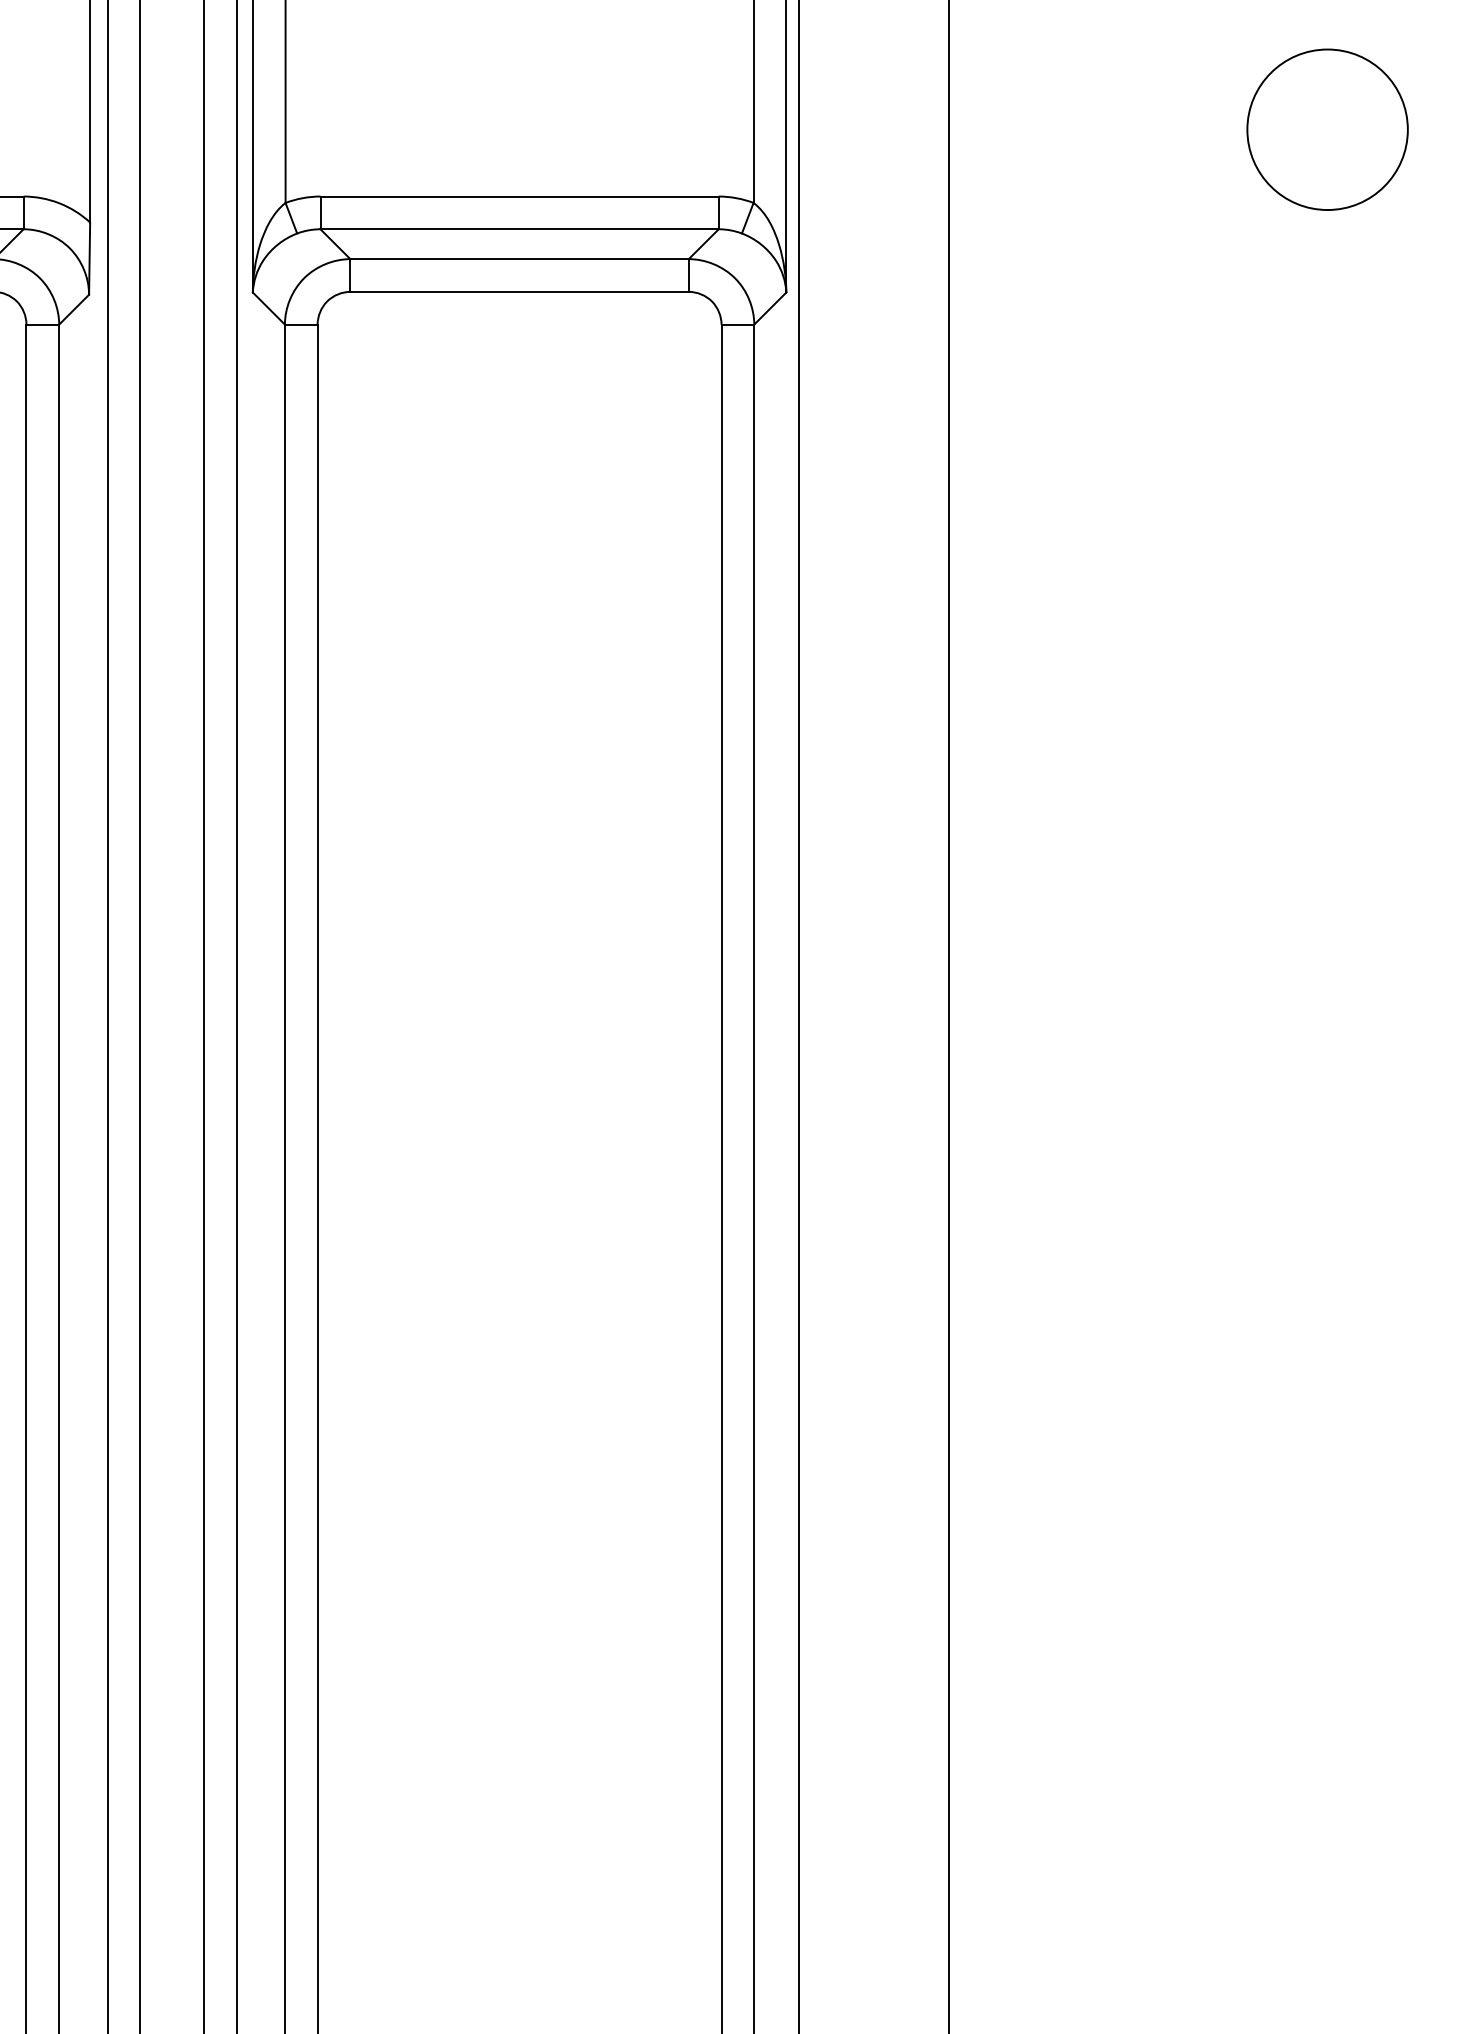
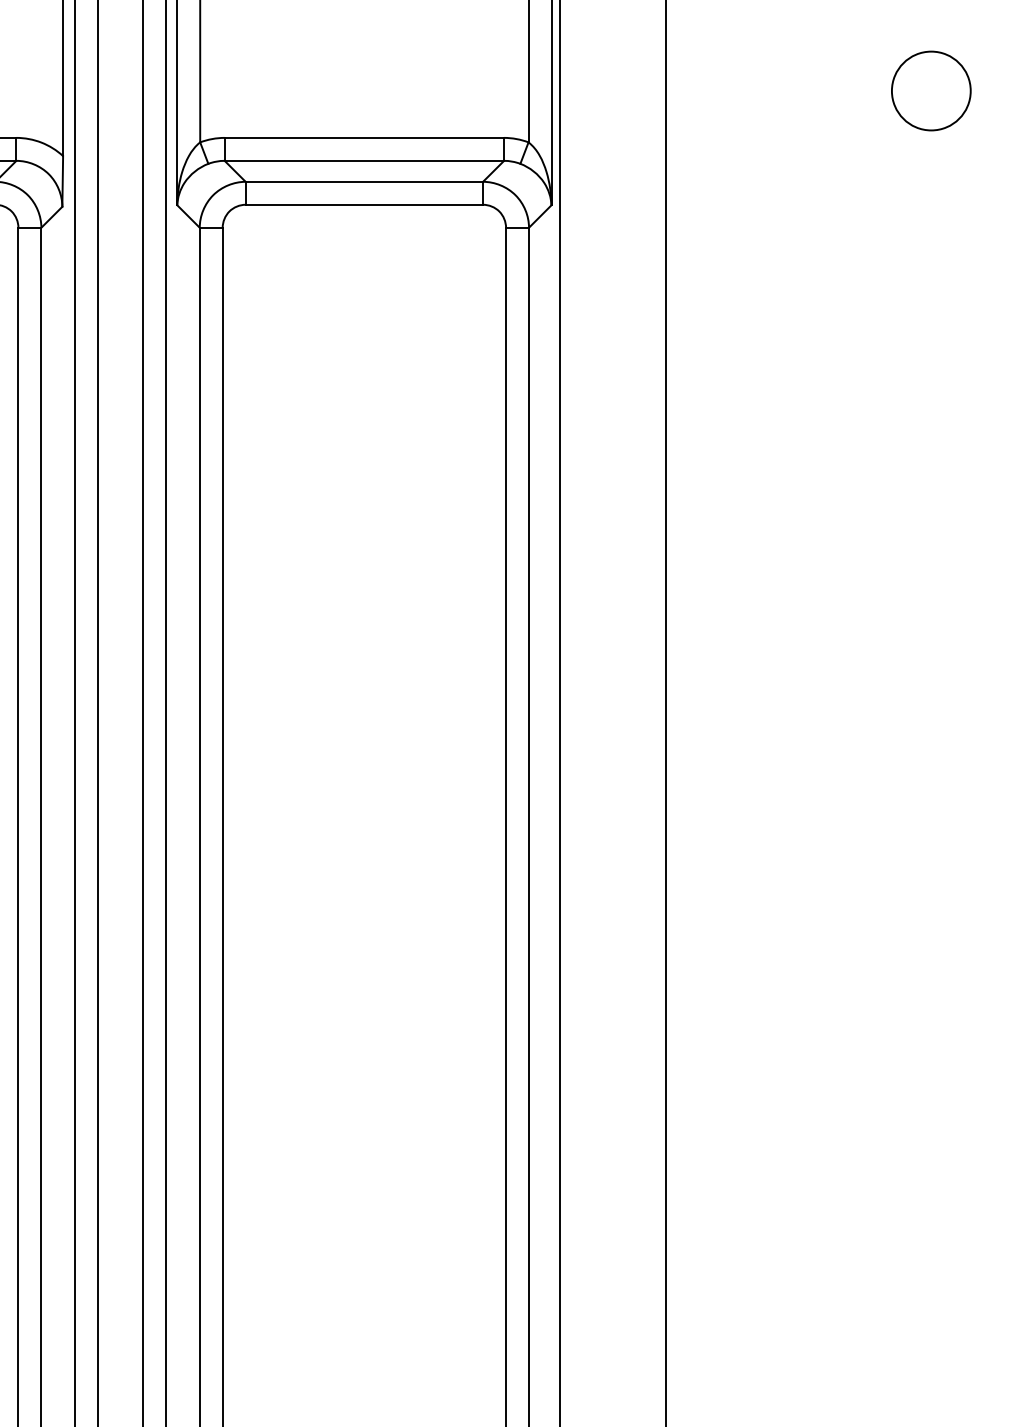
circle: (1327, 128) -> (931, 90), size x0.7

